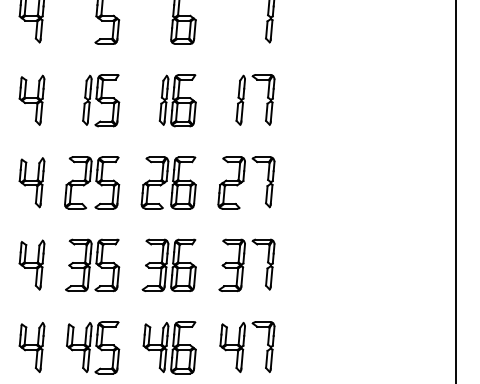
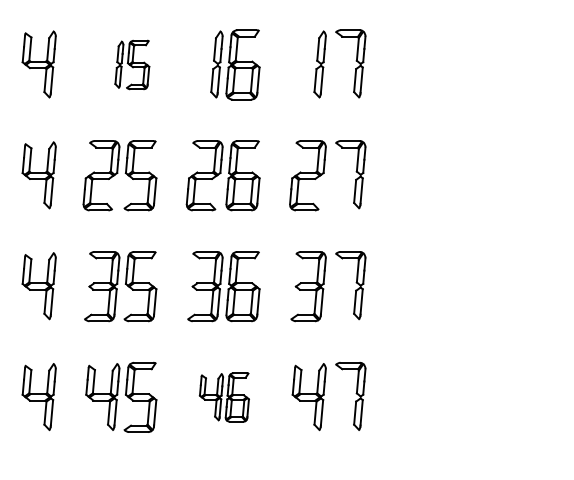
part: (101, 100) -> (132, 64), size x0.7
part: (169, 347) -> (224, 397), size x0.7

